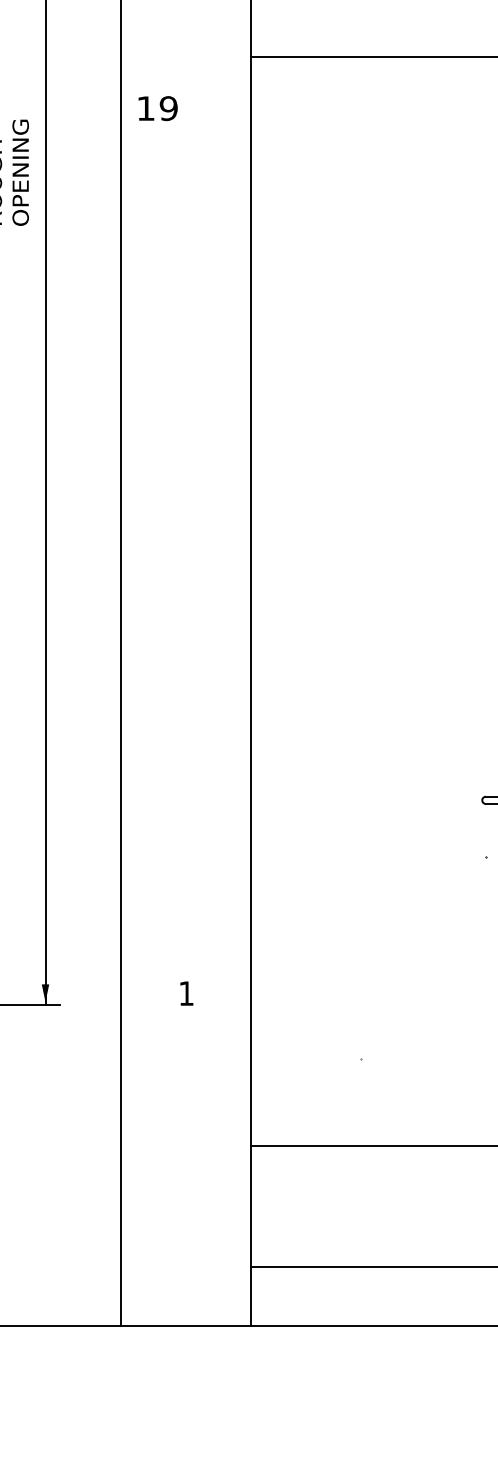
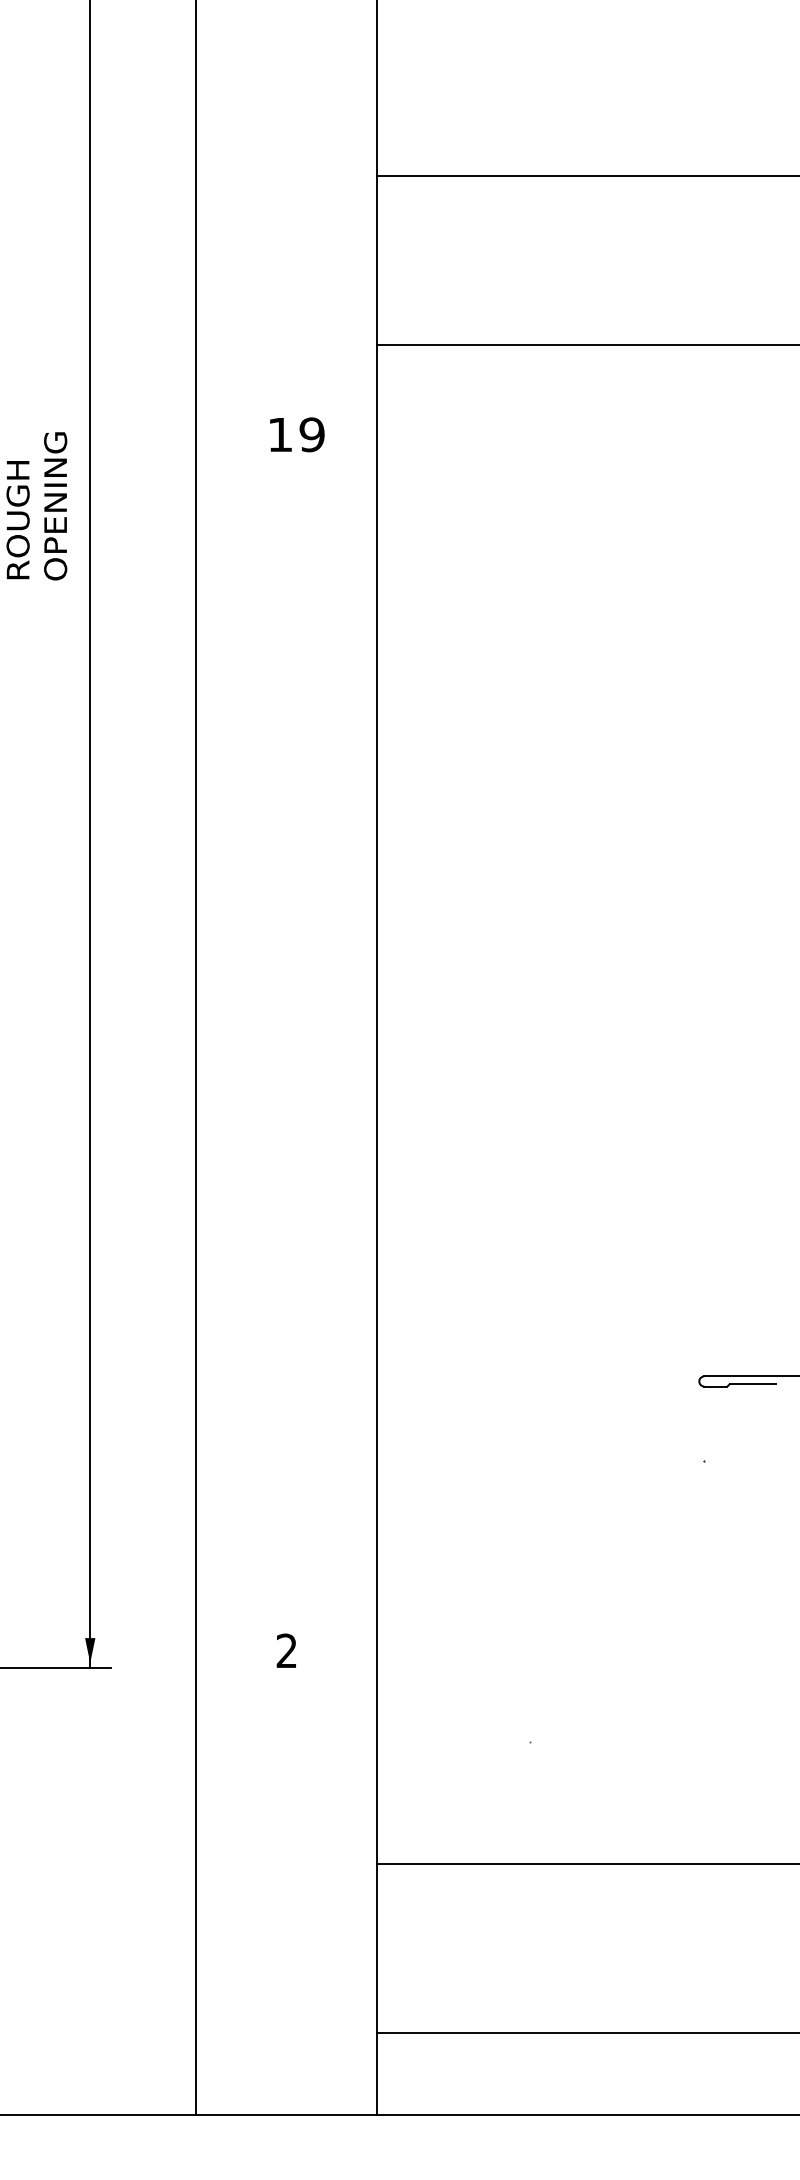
text: (158, 108) -> (297, 434), moved
text: (186, 993) -> (286, 1650), 1 -> 2

